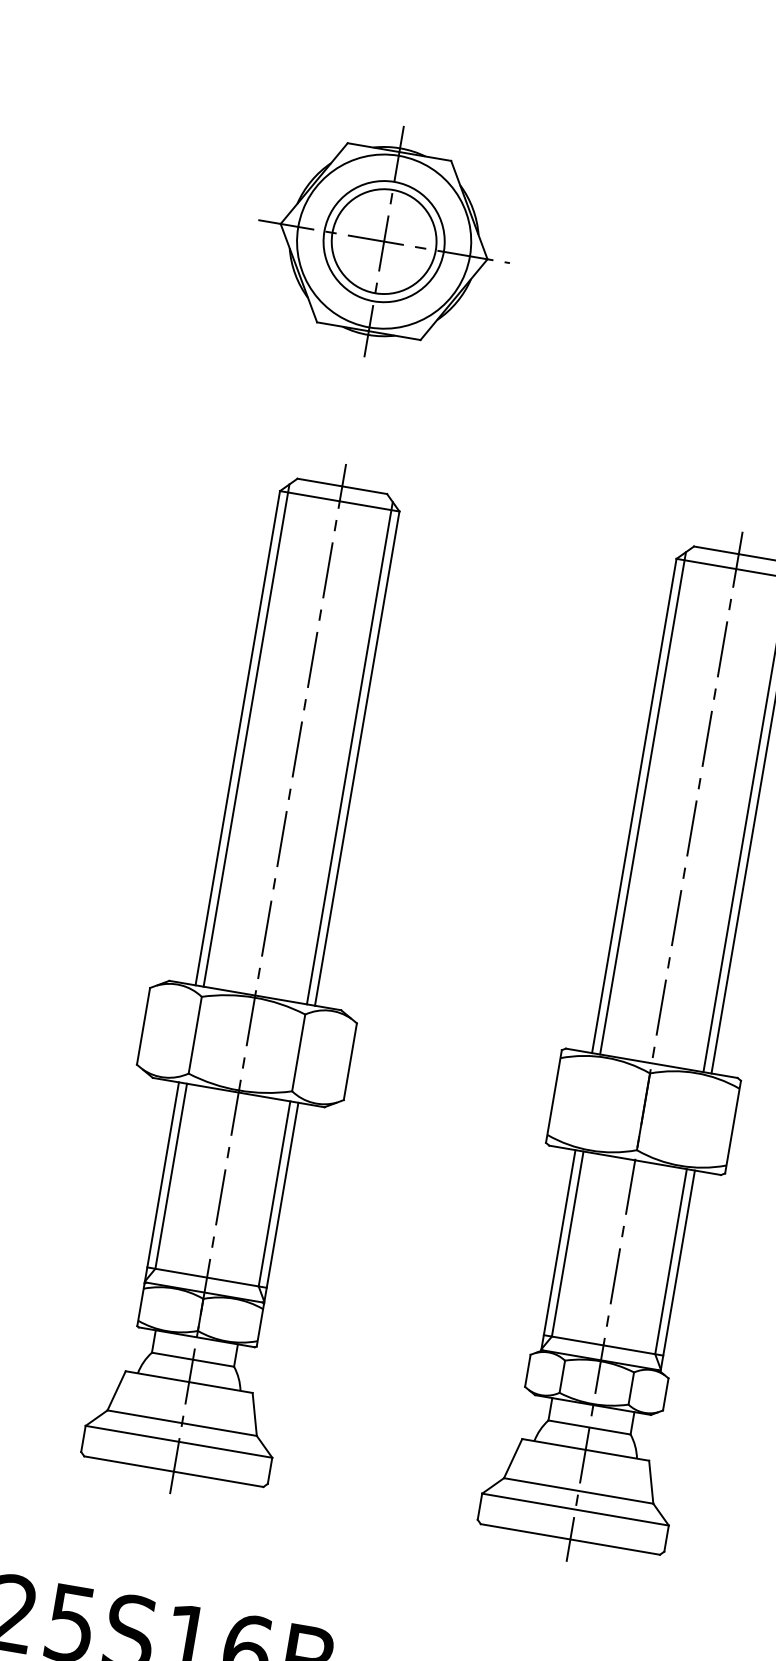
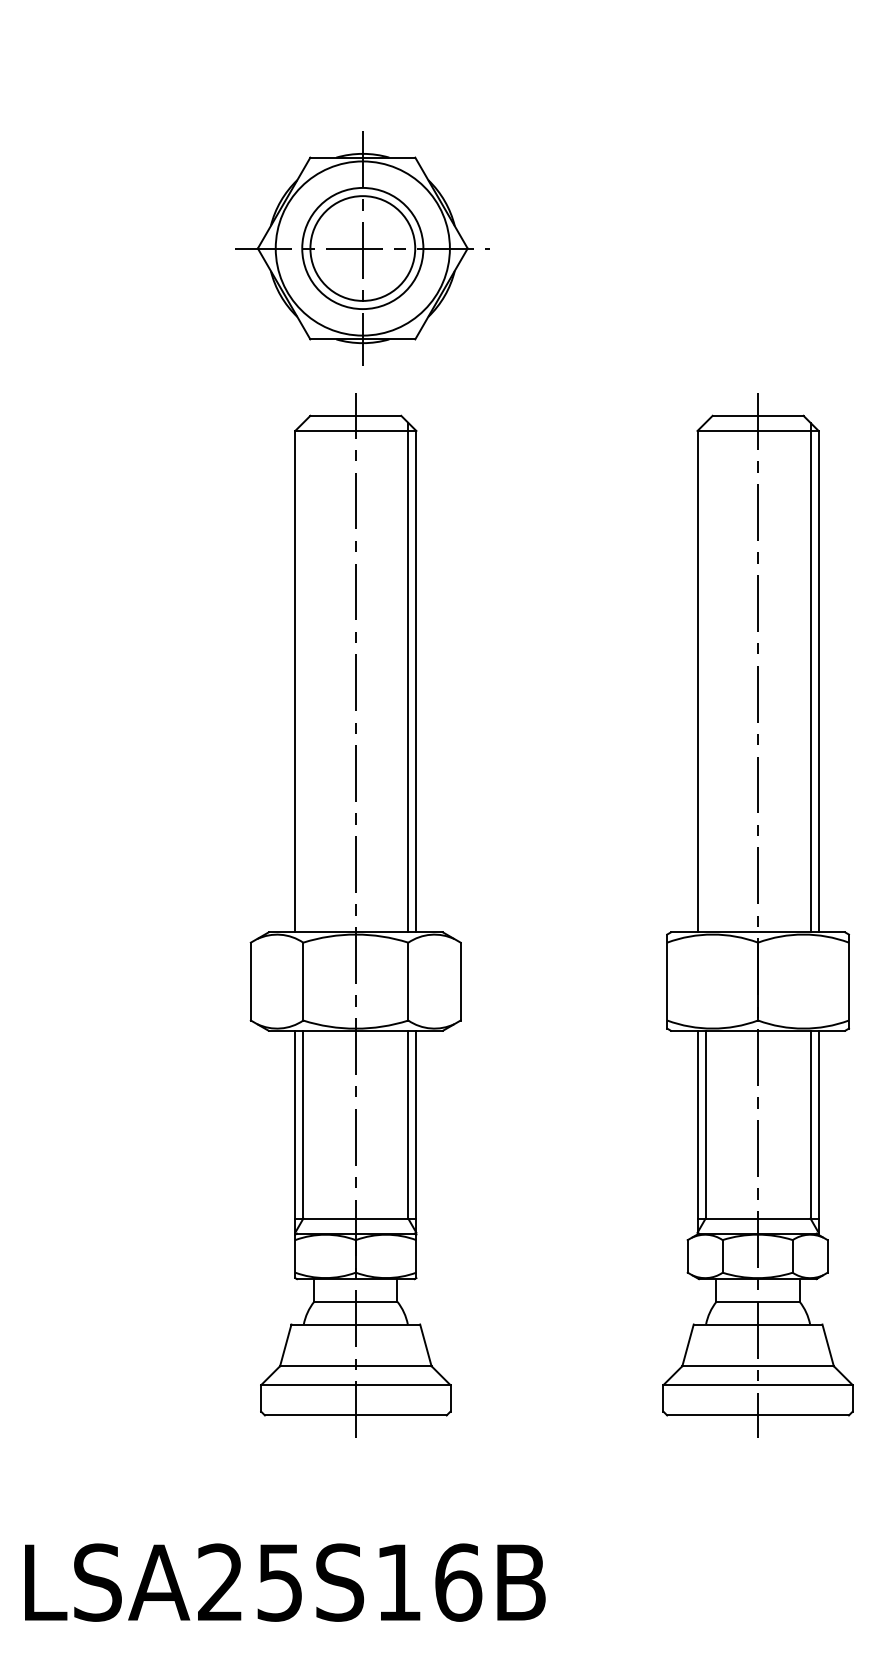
part: (383, 241) -> (362, 248), moved
line: (246, 735) -> (303, 677), removed
line: (642, 803) -> (705, 677), removed

